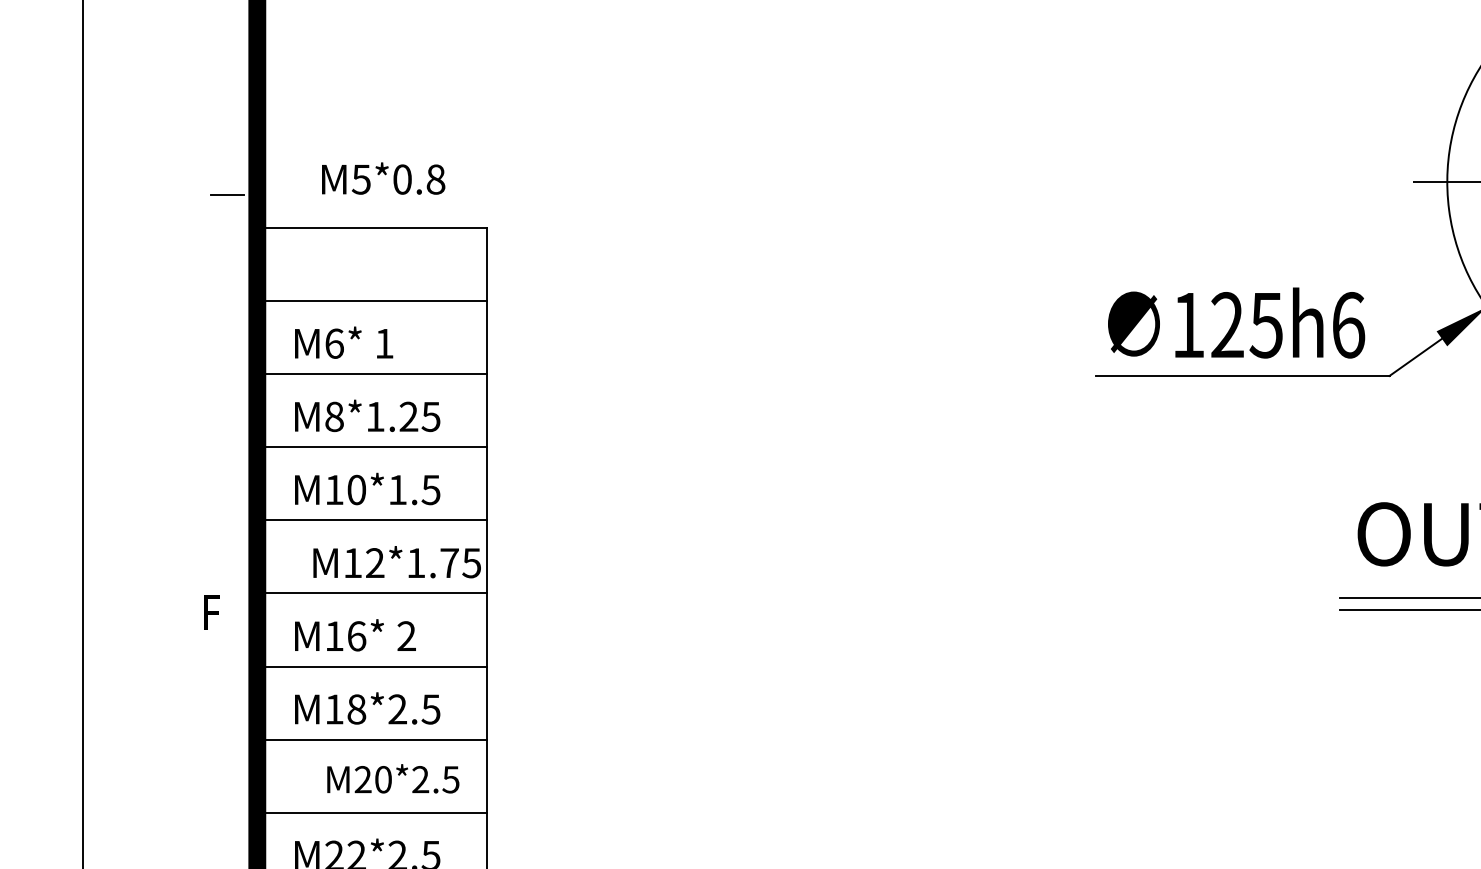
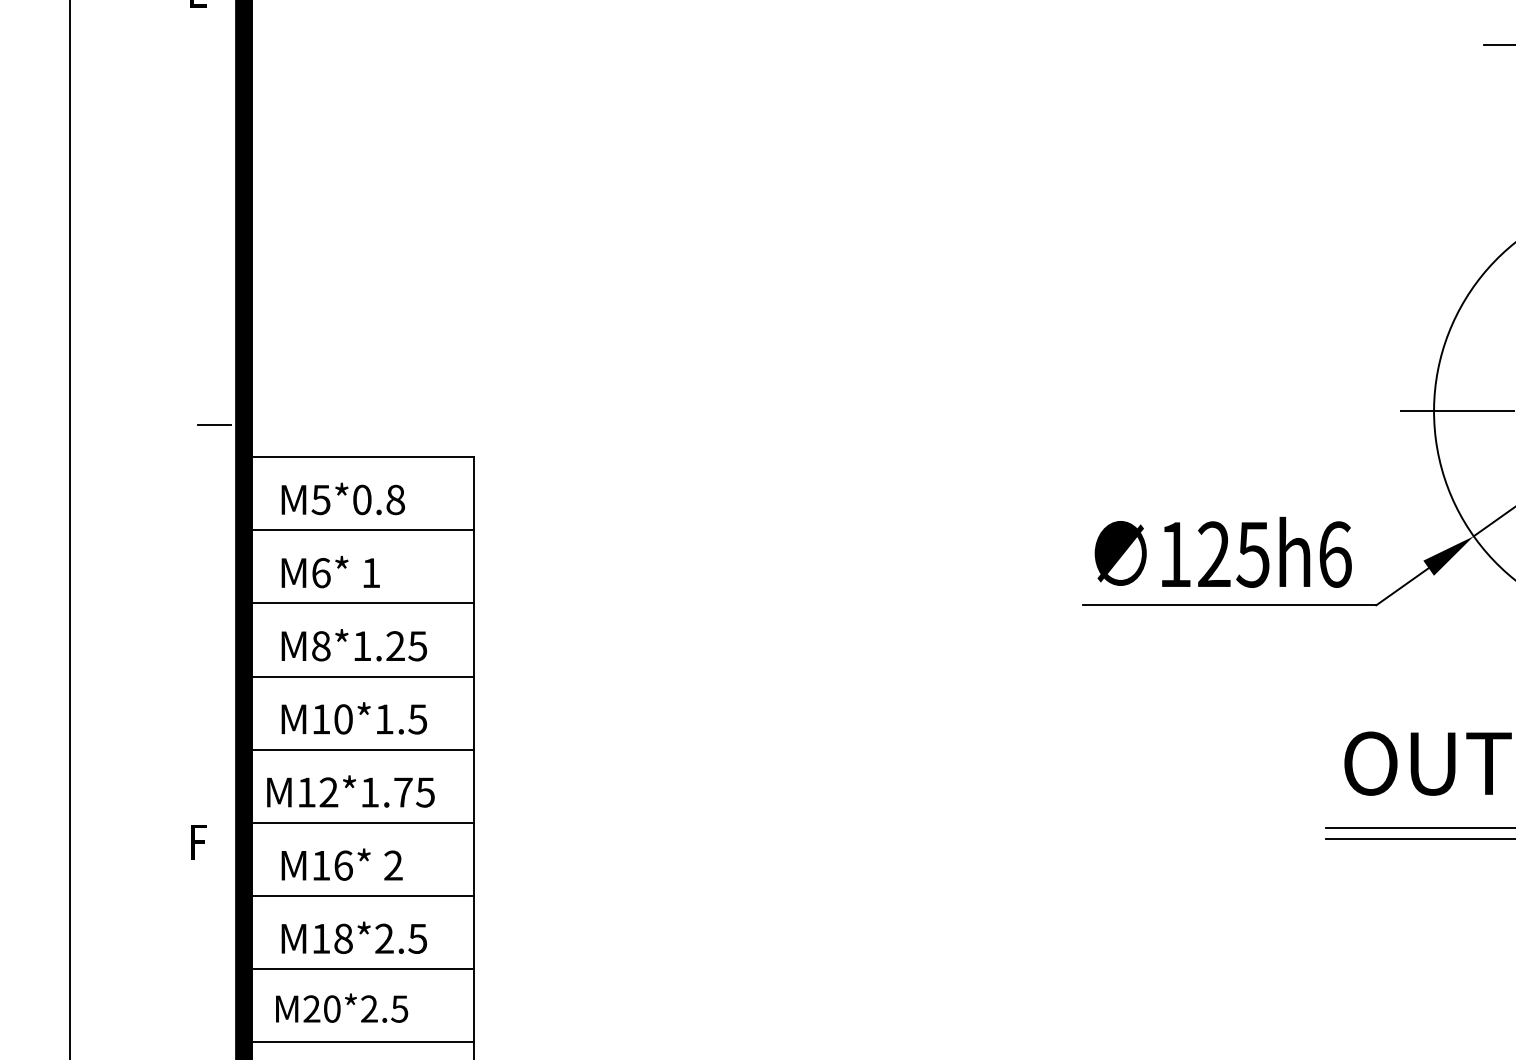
text: (382, 178) -> (342, 498), moved
text: (396, 562) -> (350, 791), moved
text: (393, 778) -> (342, 1007), moved

